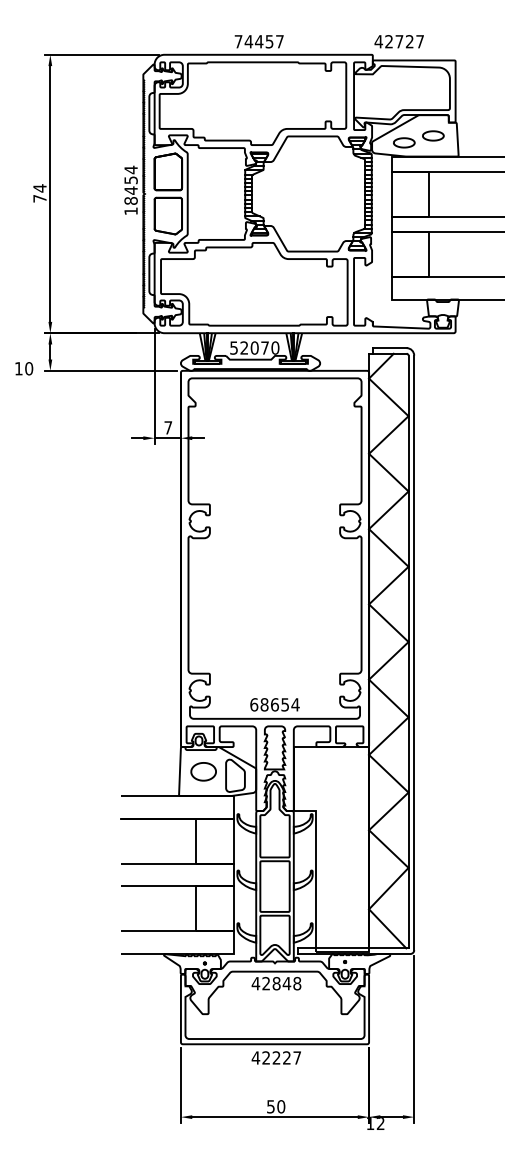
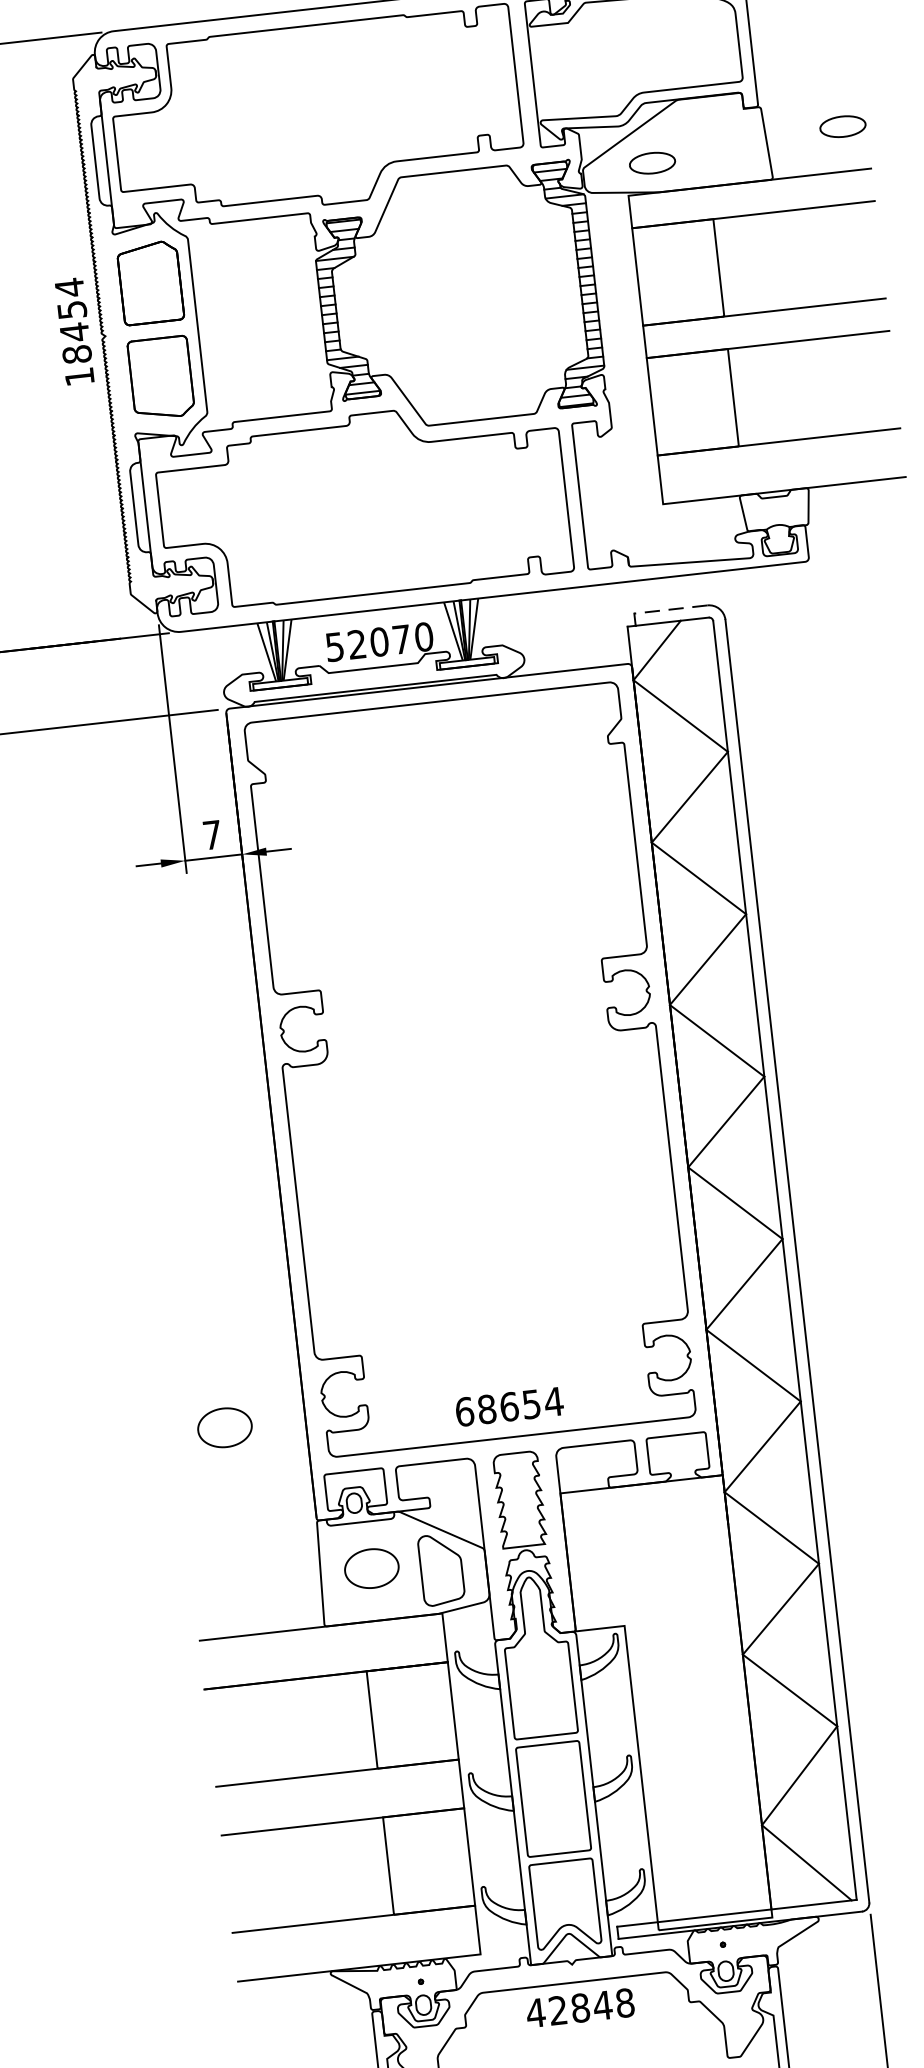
part: (433, 135) -> (843, 125), moved
line: (389, 348) -> (670, 610), solid -> dashed
part: (143, 699) -> (224, 1427), added

